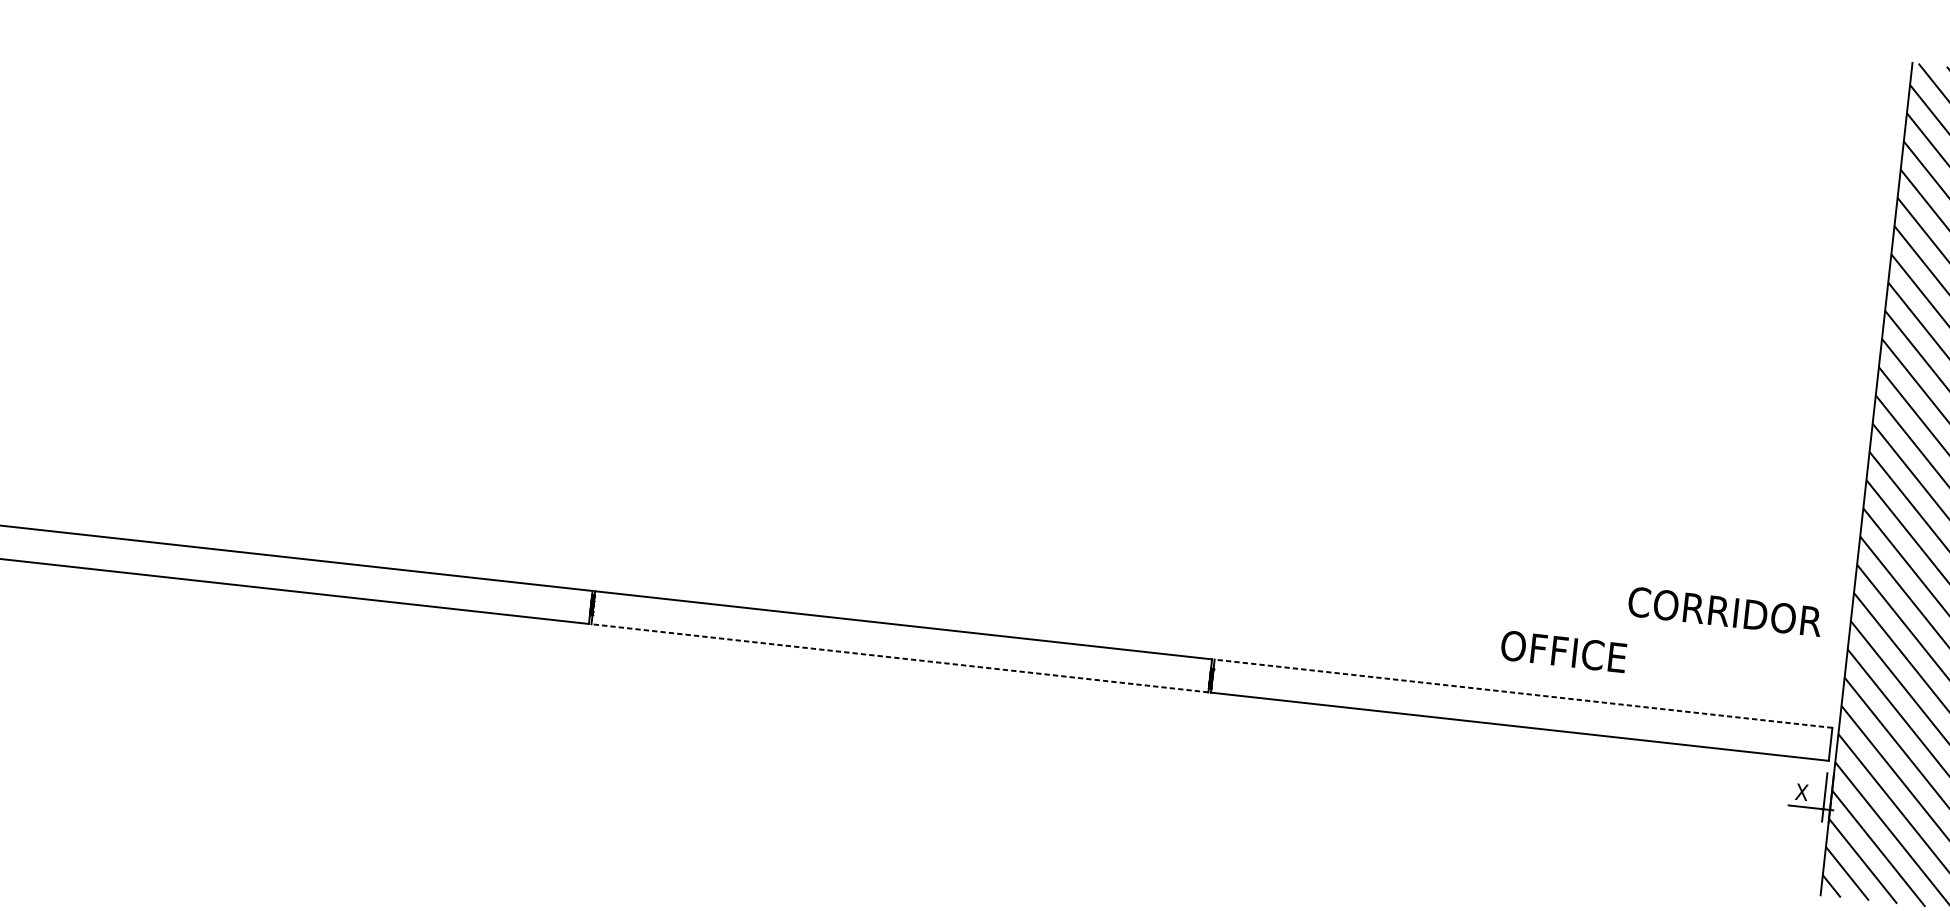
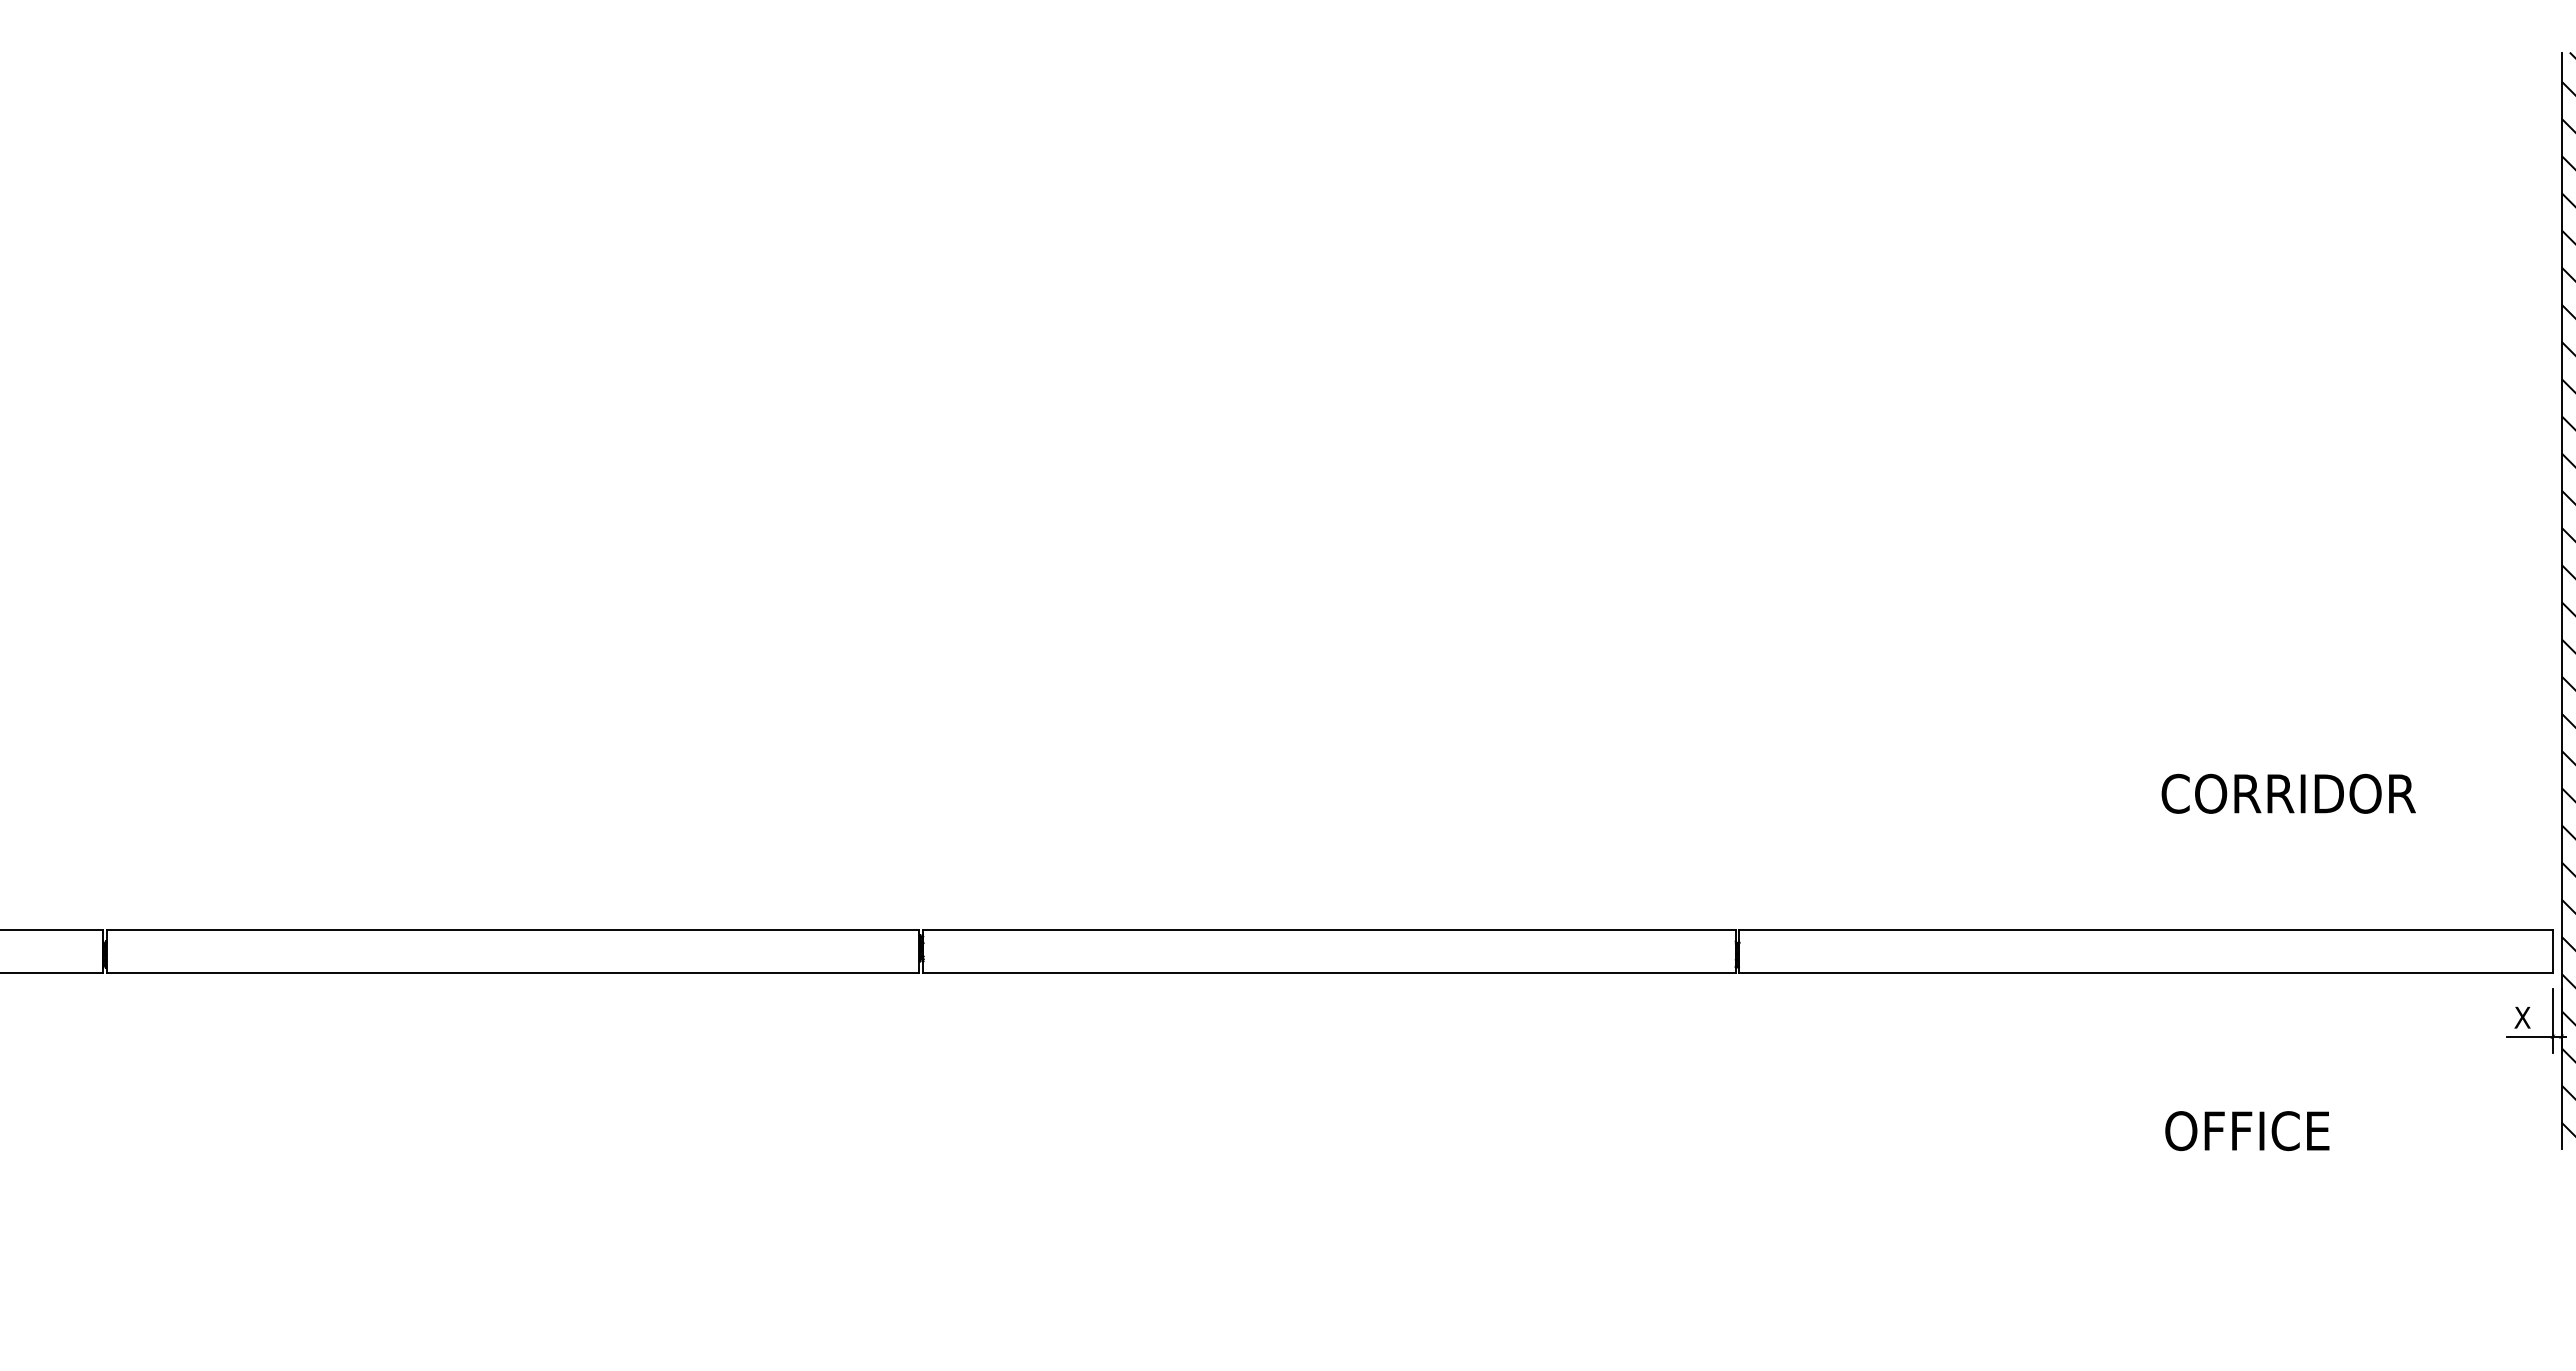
text: (1725, 611) -> (2288, 793), moved
text: (1563, 652) -> (2247, 1131), moved
line: (899, 657) -> (1328, 972), dashed -> solid
line: (1523, 693) -> (2146, 929), dashed -> solid

